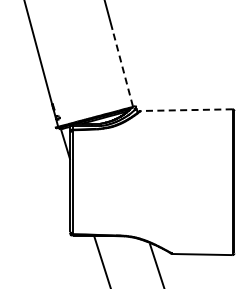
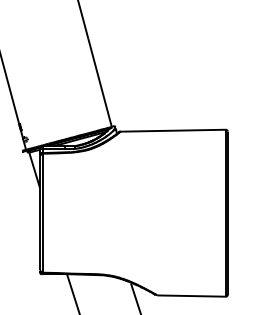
line: (122, 68) -> (99, 83), dashed -> solid
line: (186, 110) -> (172, 131), dashed -> solid

